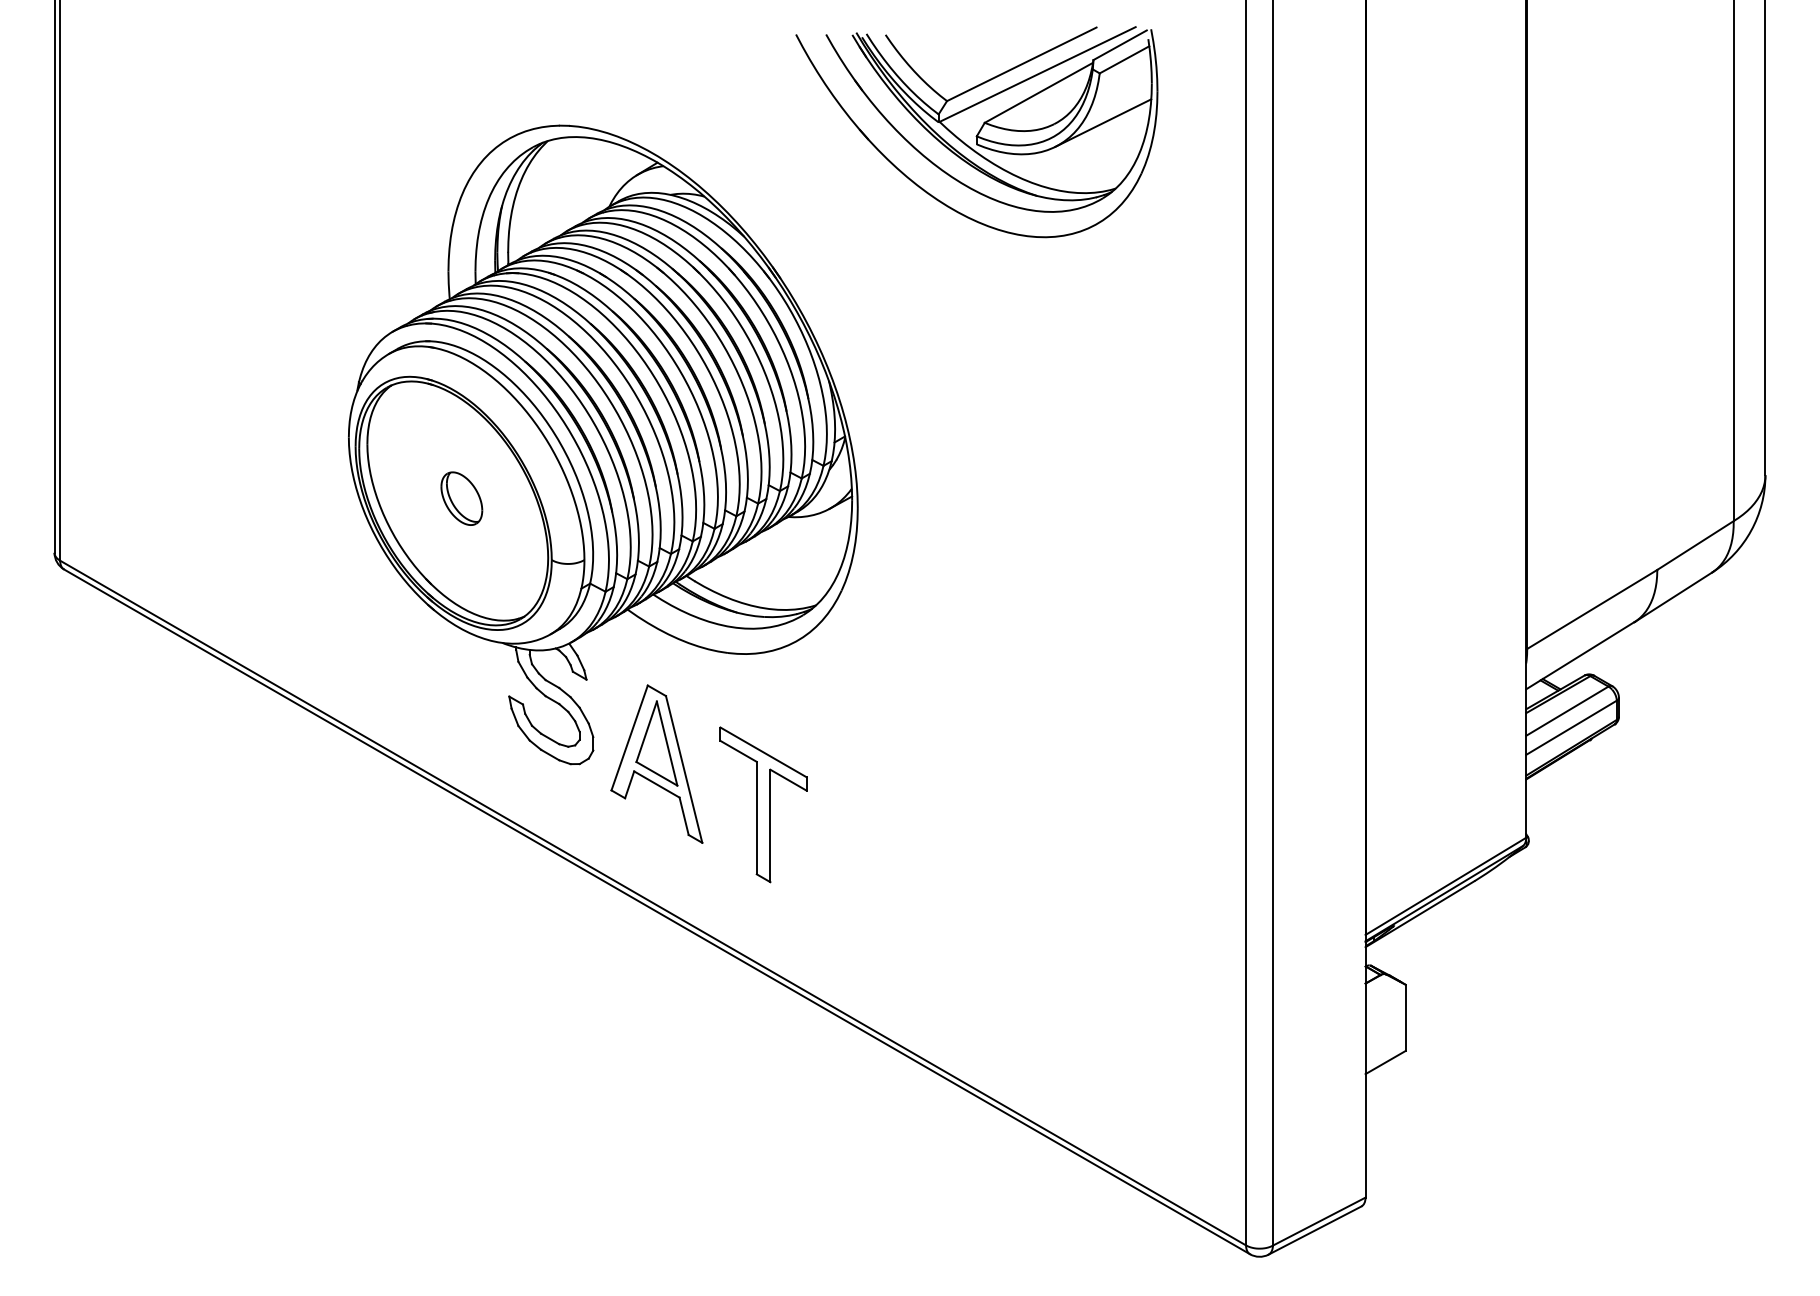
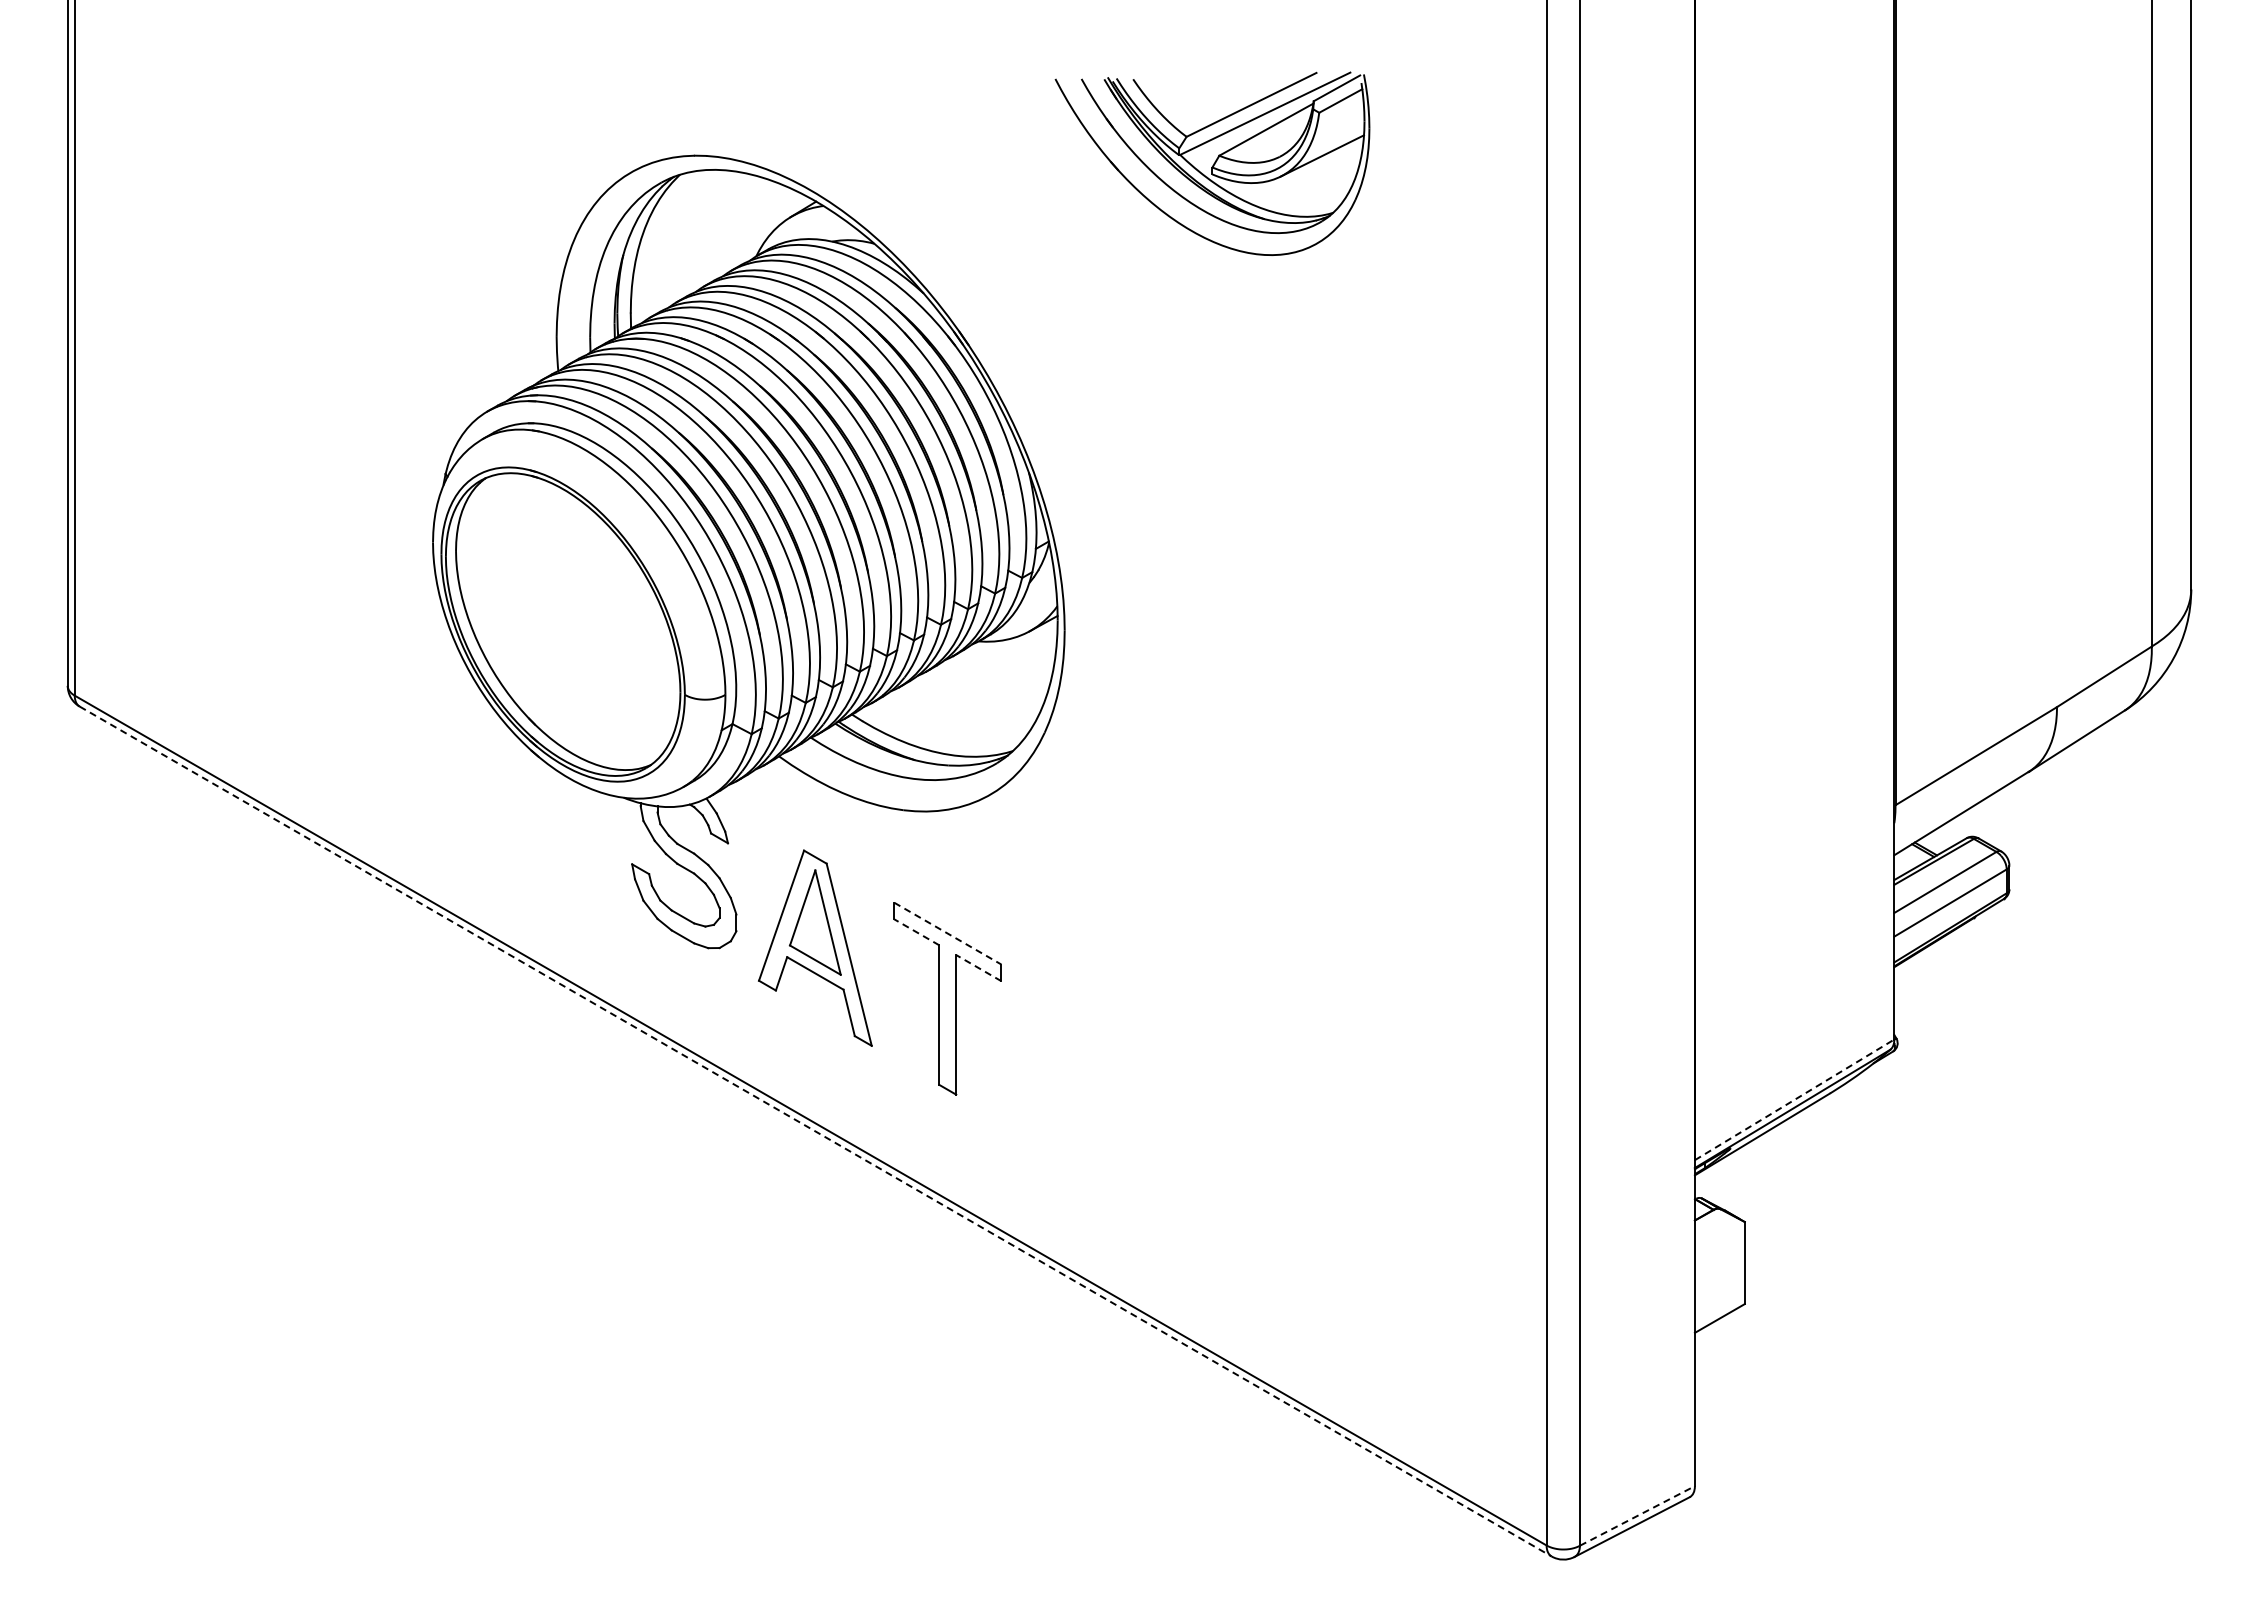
part: (976, 131) -> (1212, 163), size x0.7
part: (462, 498) -> (573, 618), removed
line: (738, 751) -> (916, 932), solid -> dashed
line: (763, 752) -> (947, 933), solid -> dashed
line: (788, 779) -> (978, 967), solid -> dashed
line: (1445, 886) -> (1794, 1099), solid -> dashed
line: (657, 911) -> (815, 1131), solid -> dashed
line: (1319, 1221) -> (1637, 1515), solid -> dashed

